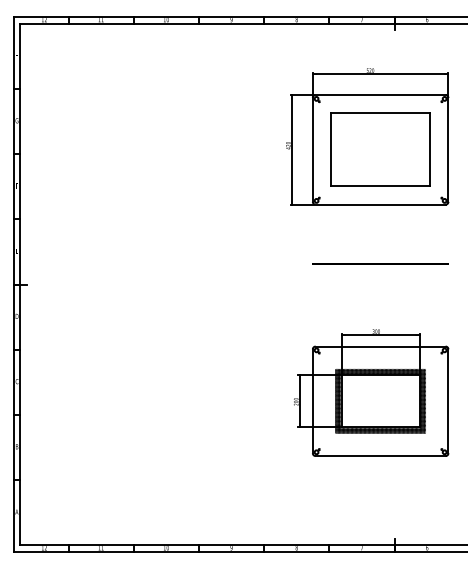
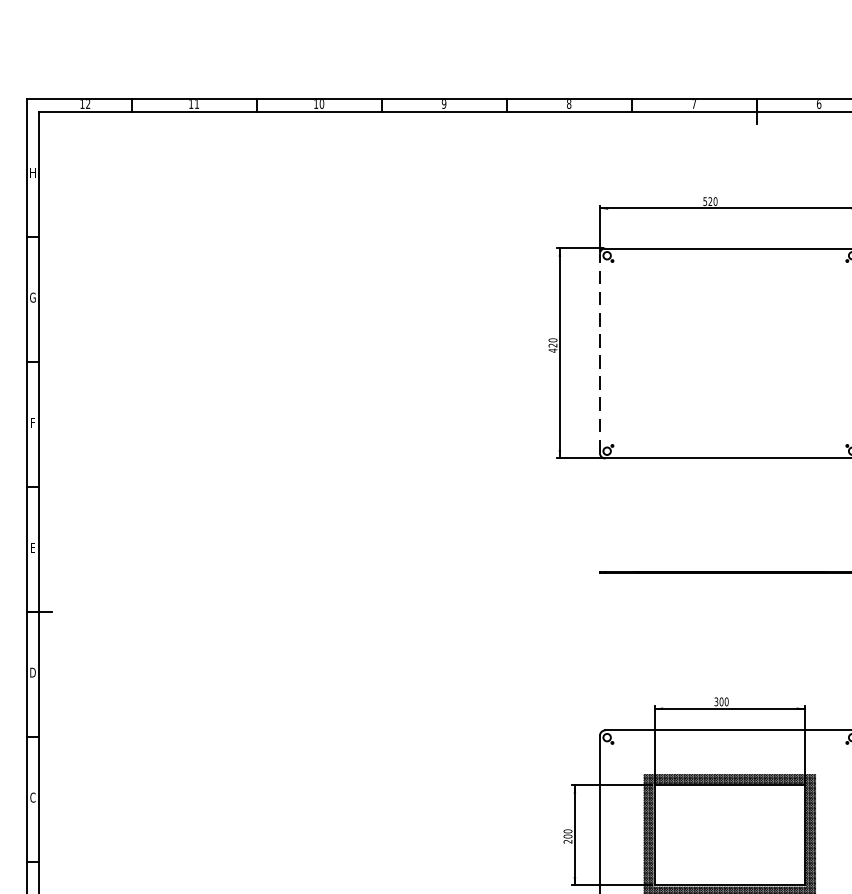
line: (312, 149) -> (599, 352), solid -> dashed
part: (380, 149) -> (729, 352), removed

